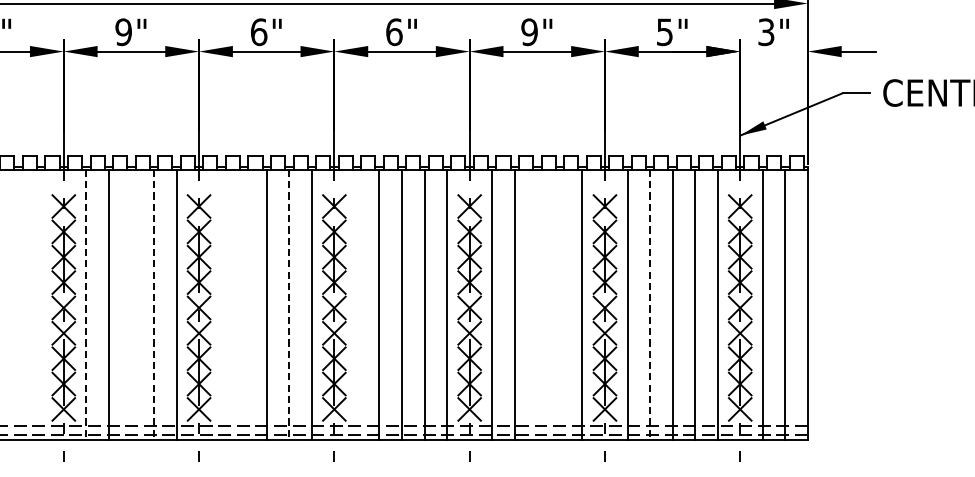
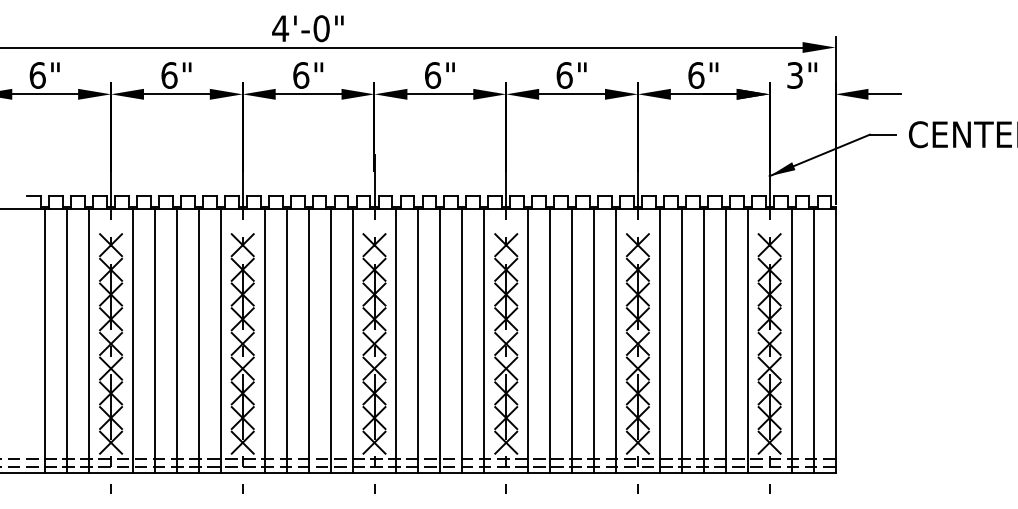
text: (123, 32) -> (169, 75), 9" -> 6"
text: (529, 32) -> (564, 75), 9" -> 6"
text: (665, 32) -> (696, 75), 5" -> 6"
line: (19, 304) -> (67, 340), added
line: (41, 304) -> (89, 340), added
line: (131, 304) -> (176, 340), added
line: (221, 304) -> (264, 340), added
line: (243, 304) -> (286, 340), added
line: (356, 304) -> (396, 340), added
line: (537, 304) -> (572, 340), added
line: (560, 304) -> (594, 340), added
line: (86, 305) -> (133, 341), dashed -> solid
line: (153, 305) -> (198, 341), dashed -> solid
line: (289, 305) -> (330, 341), dashed -> solid
line: (649, 305) -> (681, 341), dashed -> solid

